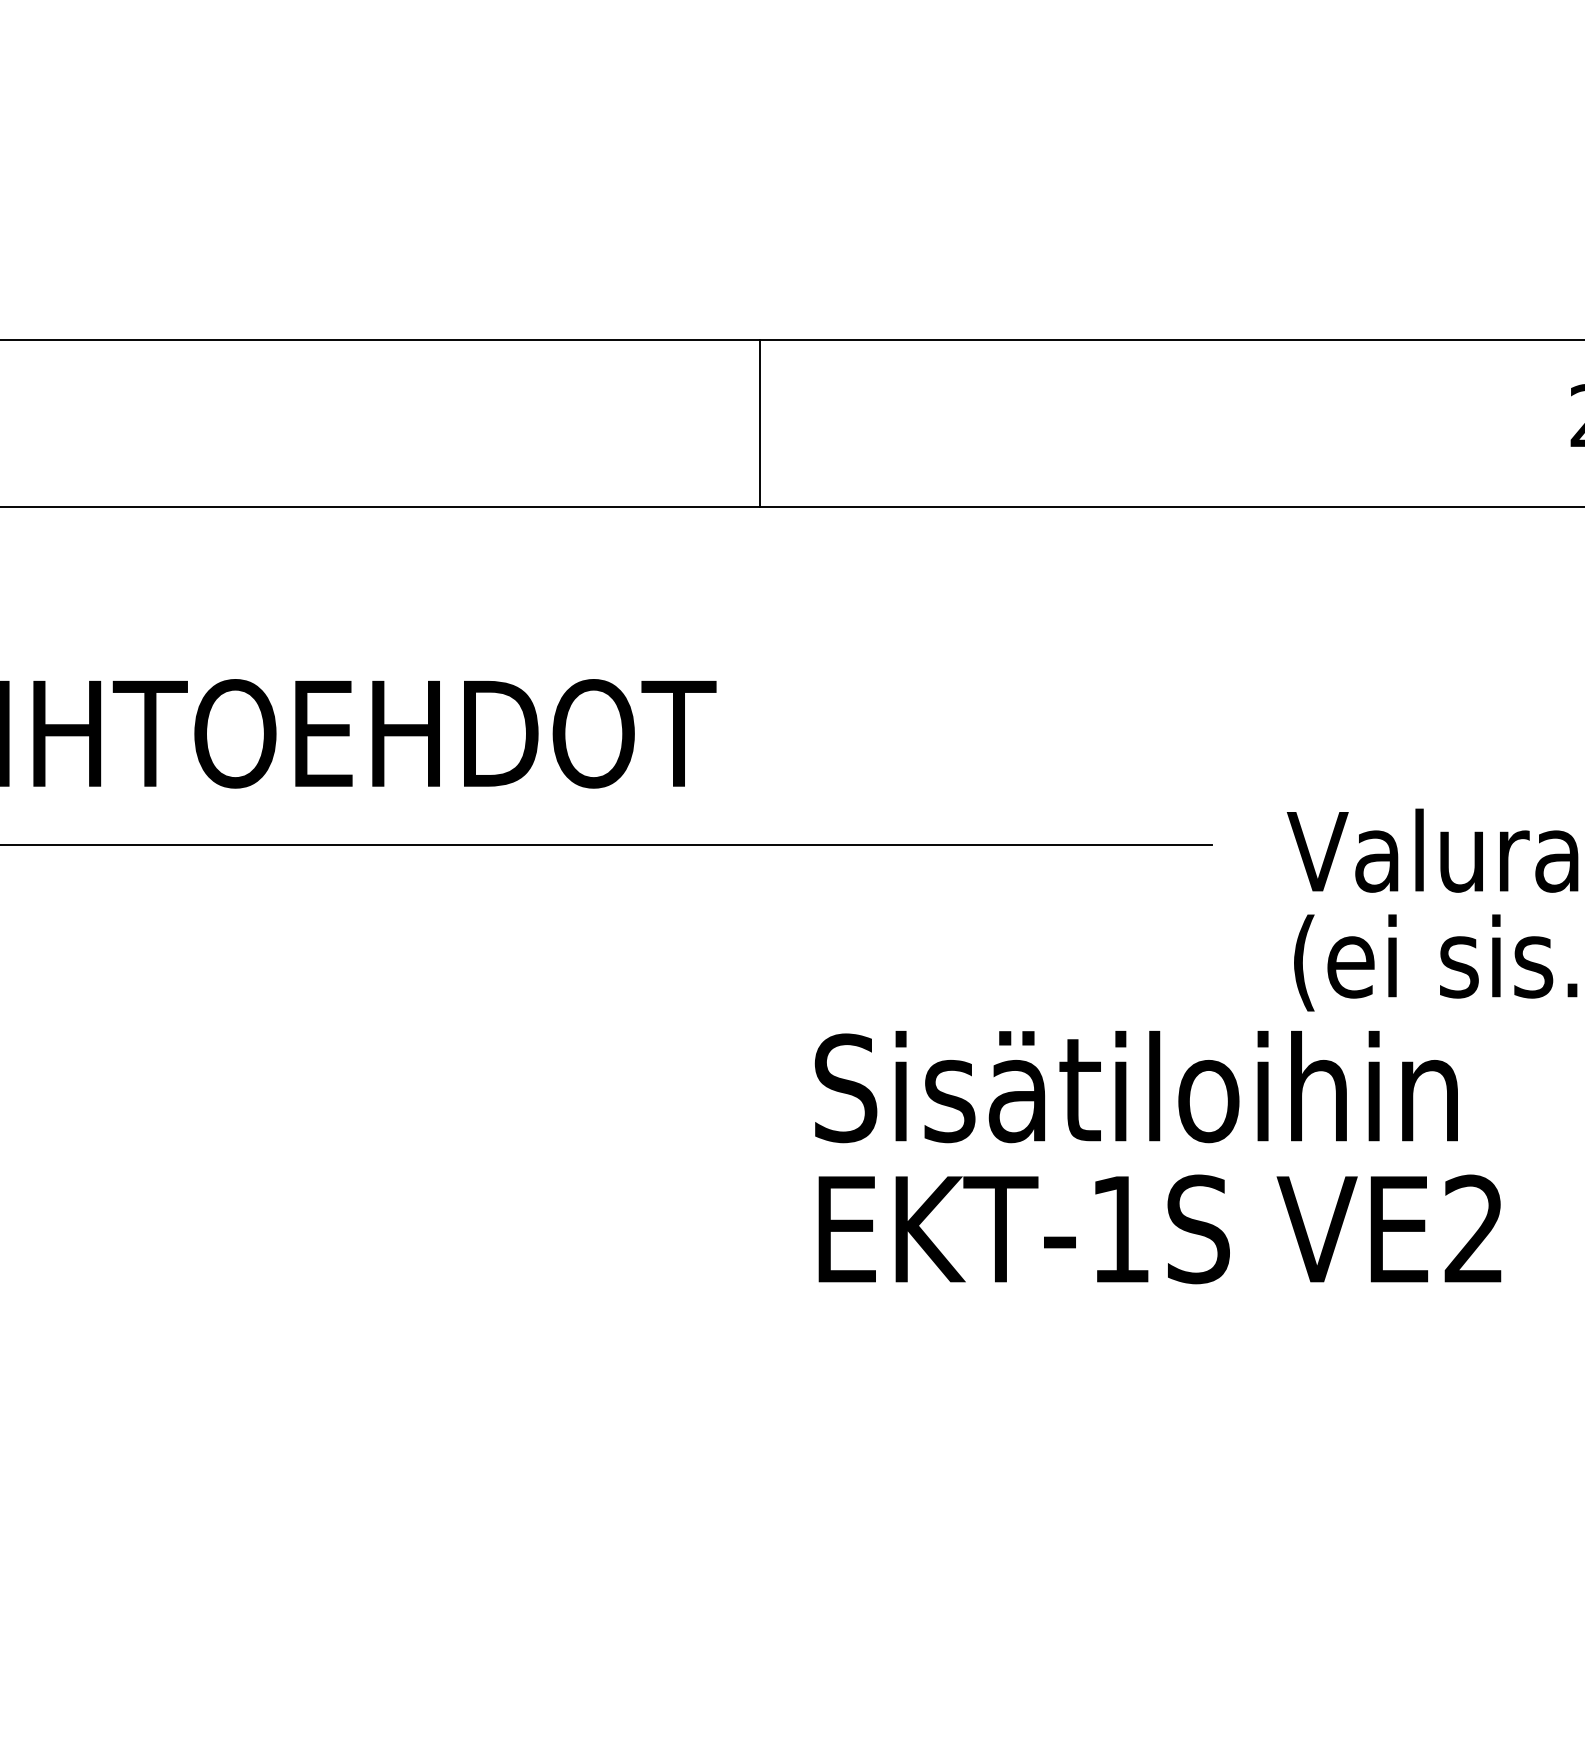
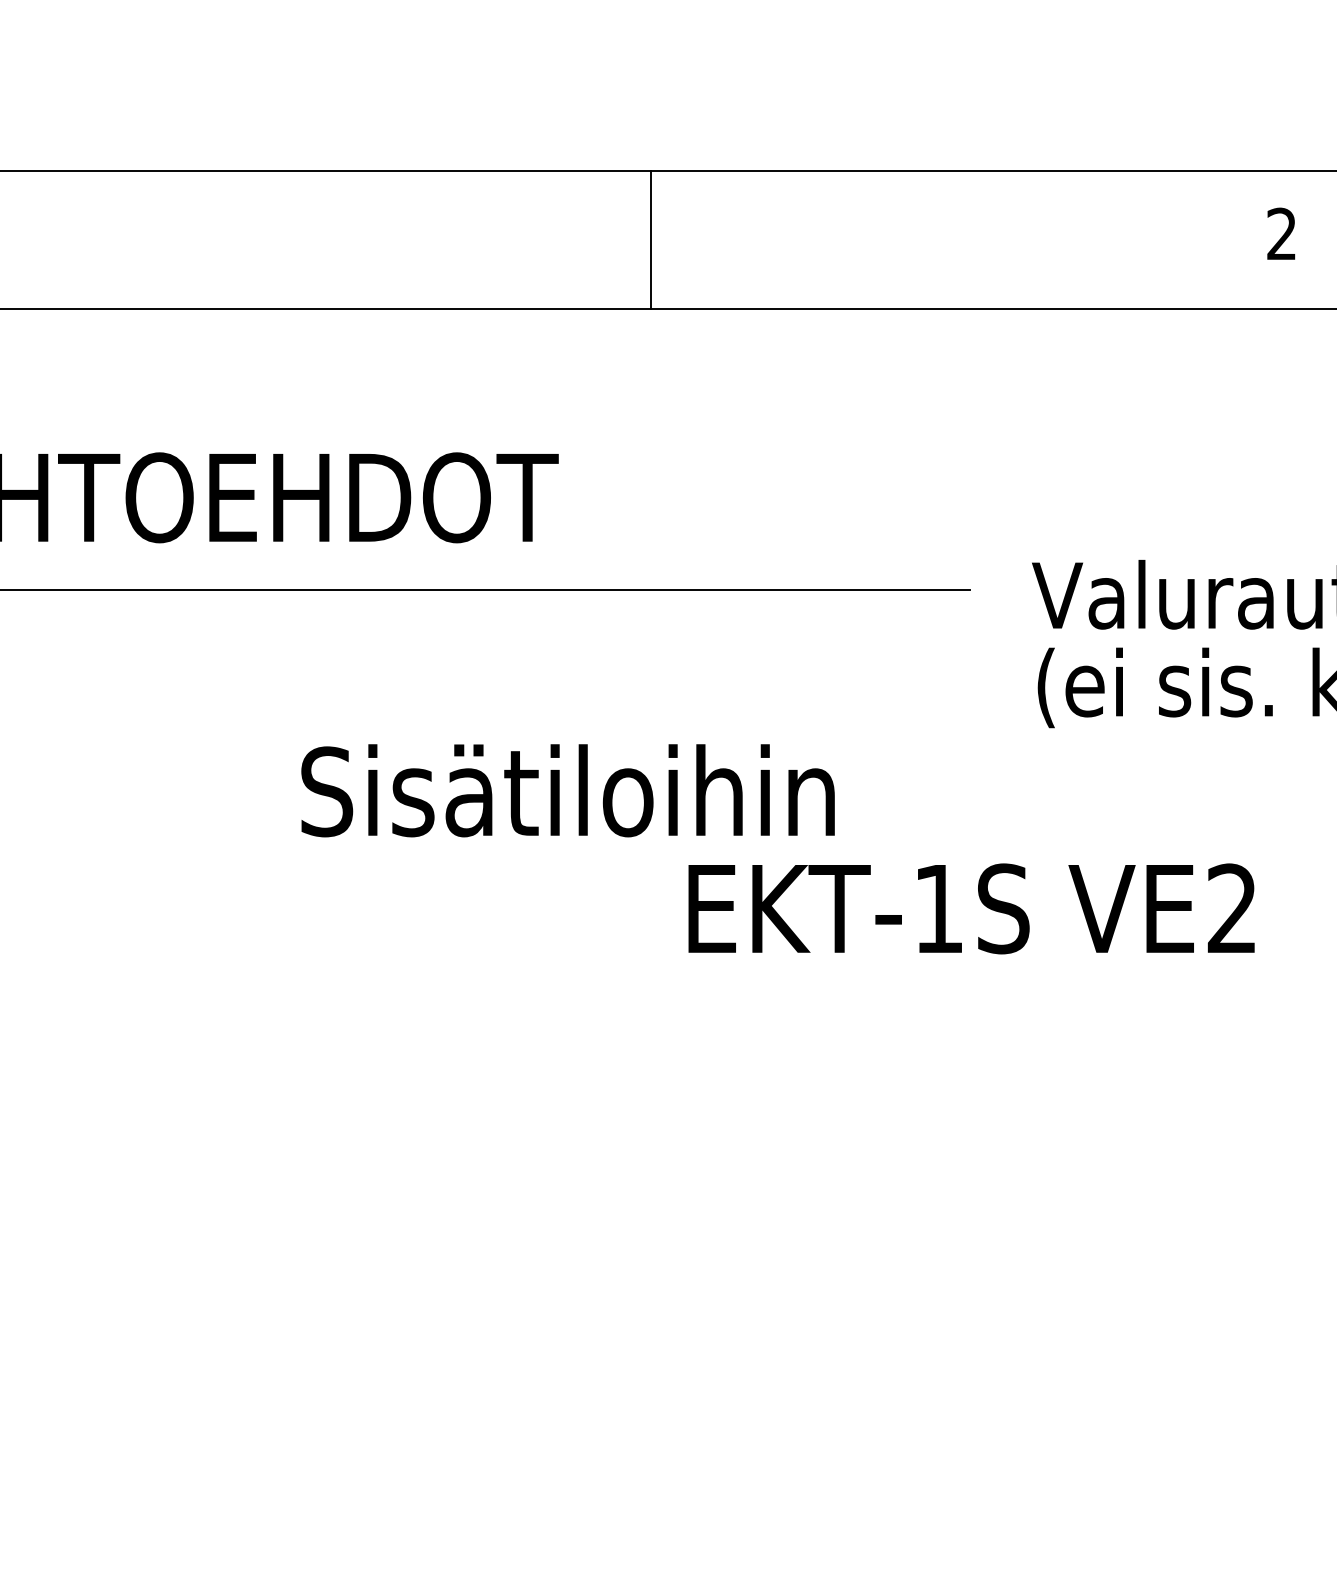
line: (759, 423) -> (650, 240), moved
text: (1135, 1086) -> (567, 790), moved
text: (1159, 1228) -> (971, 908), moved

